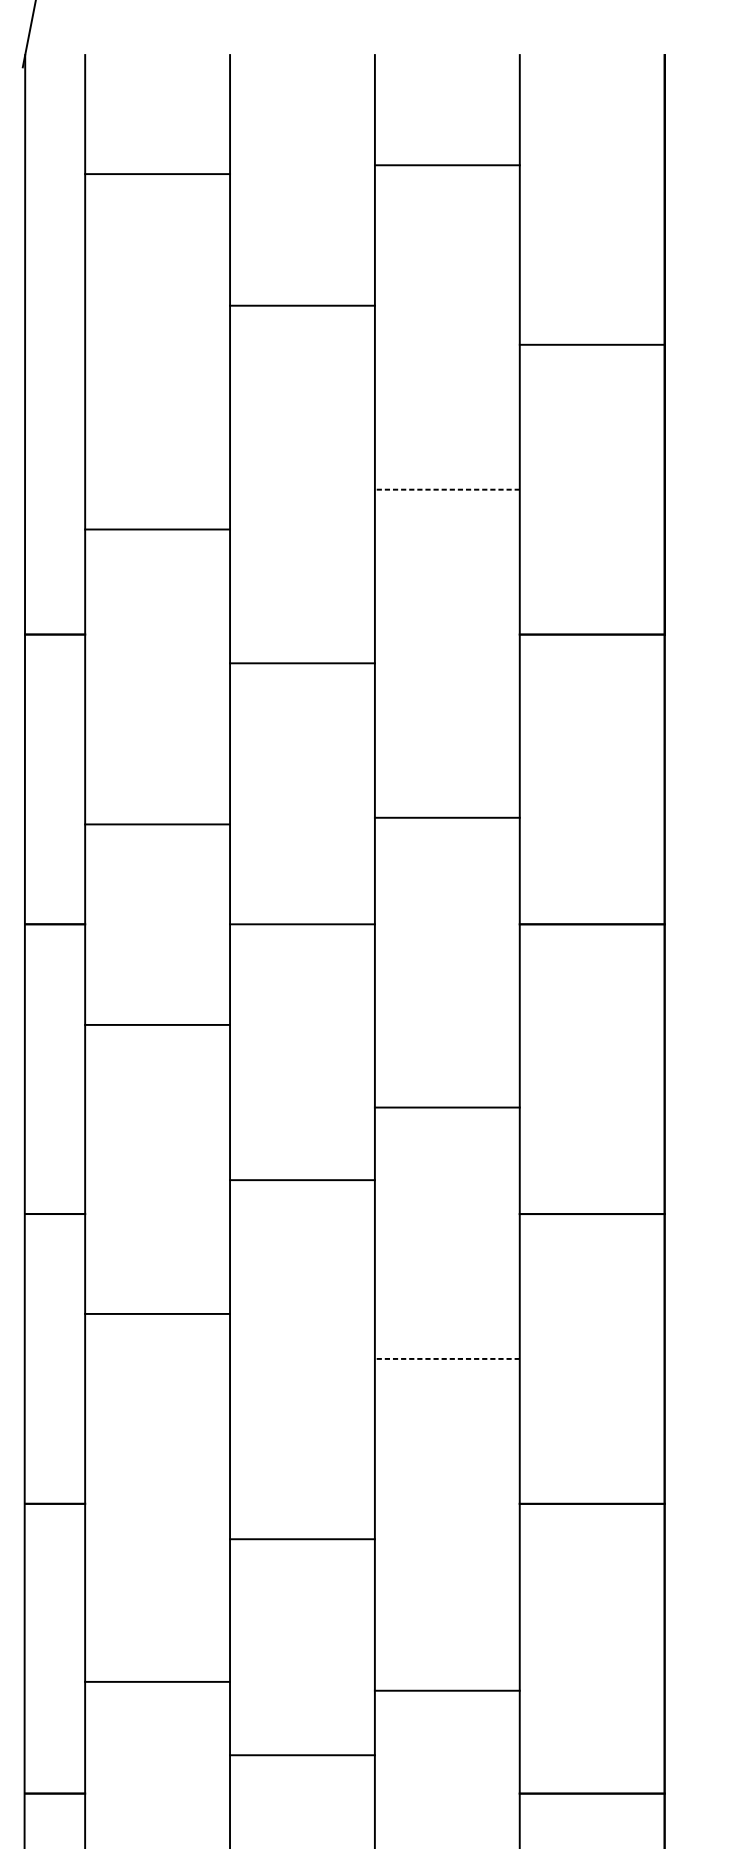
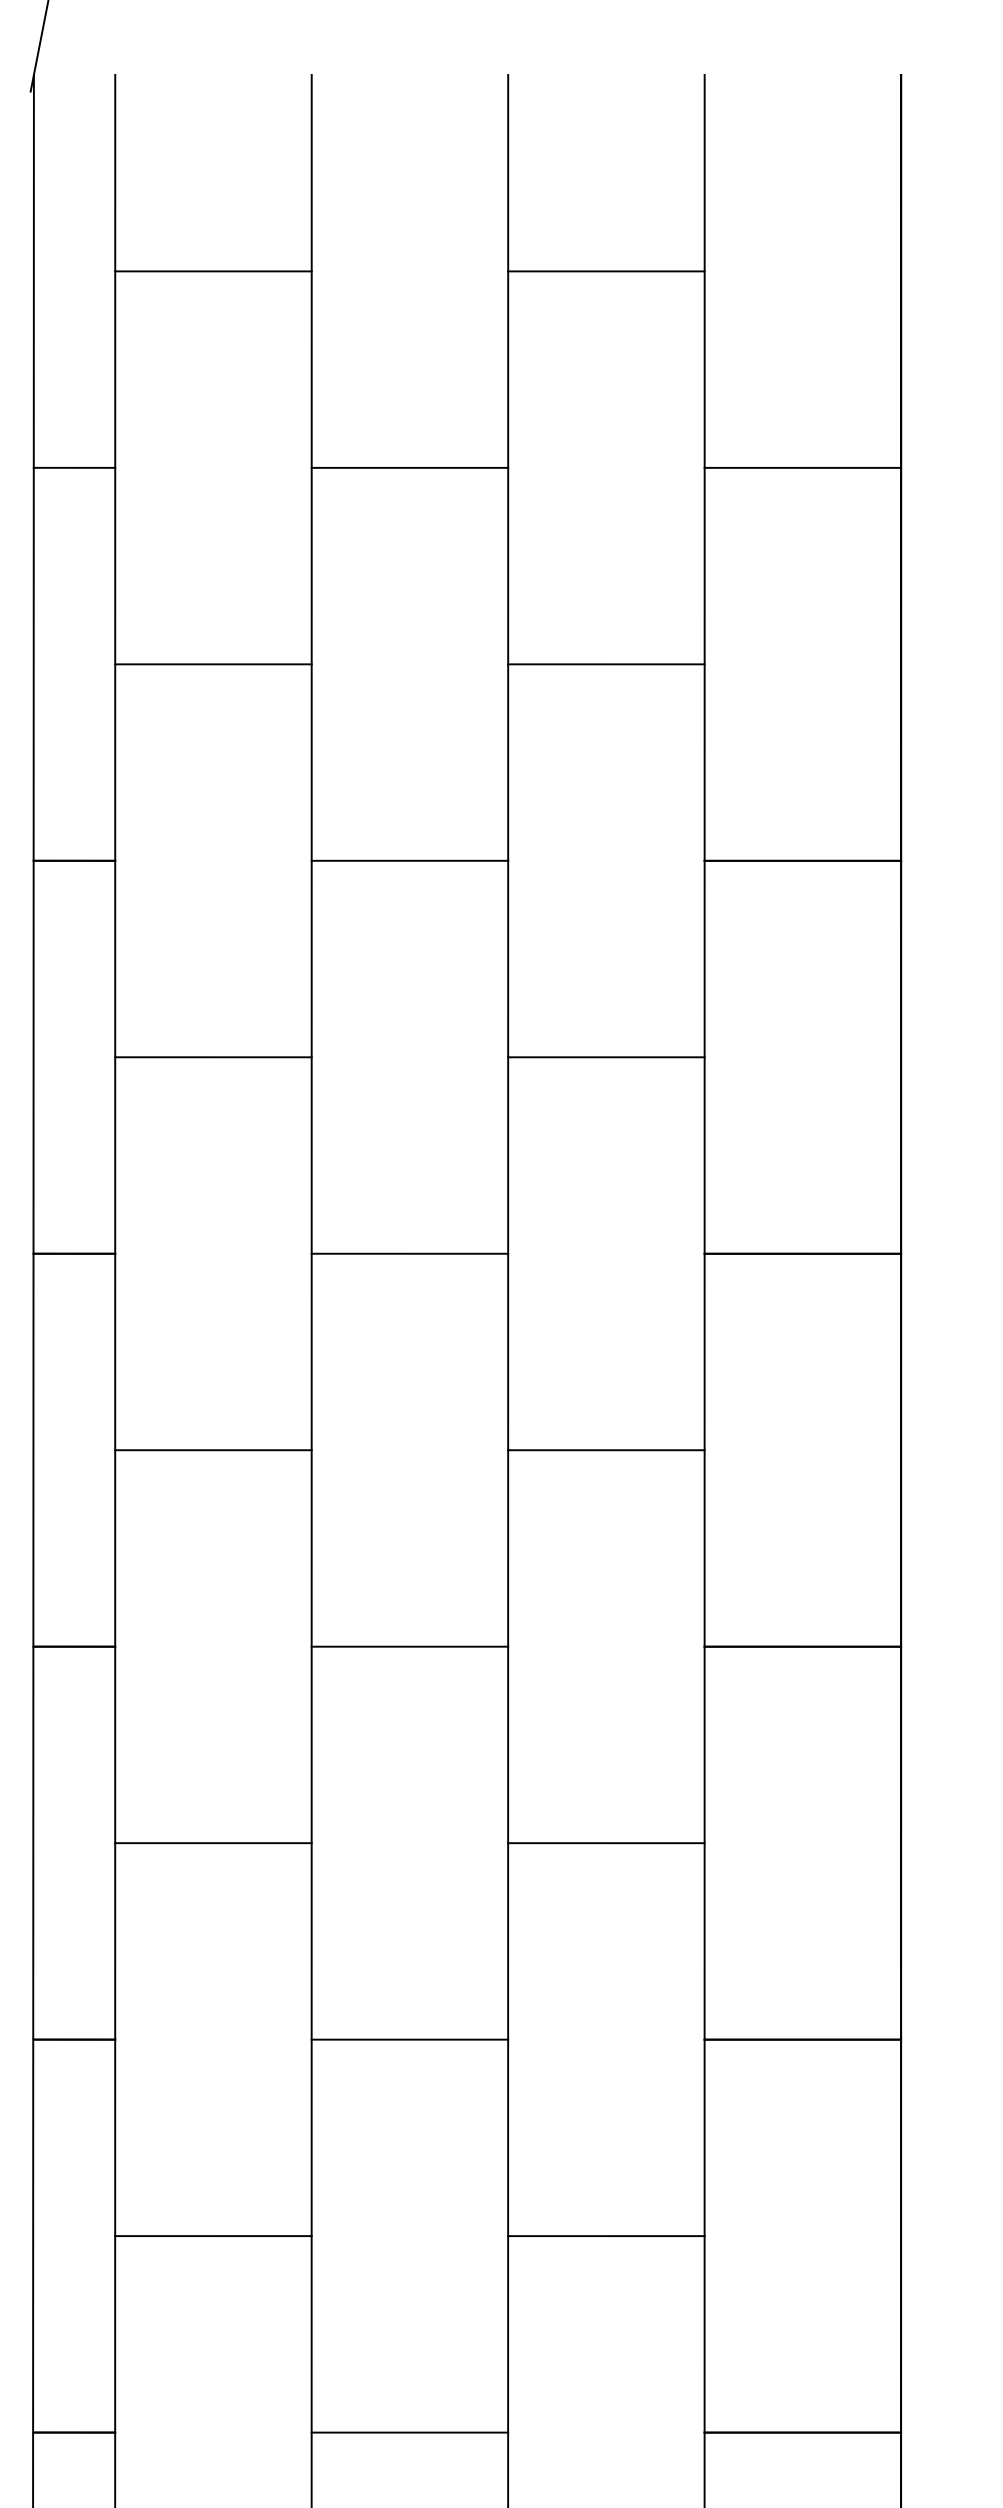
line: (447, 165) -> (606, 271), moved
line: (157, 174) -> (213, 271), moved
line: (302, 305) -> (409, 467), moved
line: (55, 344) -> (74, 467), added
line: (446, 489) -> (605, 664), dashed -> solid
line: (157, 529) -> (213, 664), moved
line: (302, 663) -> (409, 860), moved
line: (447, 817) -> (606, 1057), moved
line: (157, 824) -> (213, 1057), moved
line: (157, 1025) -> (213, 1450), moved
line: (447, 1107) -> (606, 1450), moved
line: (302, 1180) -> (409, 1646), moved
line: (157, 1314) -> (213, 1843), moved
line: (446, 1359) -> (605, 1843), dashed -> solid
line: (302, 1539) -> (409, 2039), moved
line: (157, 1682) -> (213, 2236), moved
line: (447, 1691) -> (606, 2236), moved
line: (302, 1755) -> (409, 2432), moved

